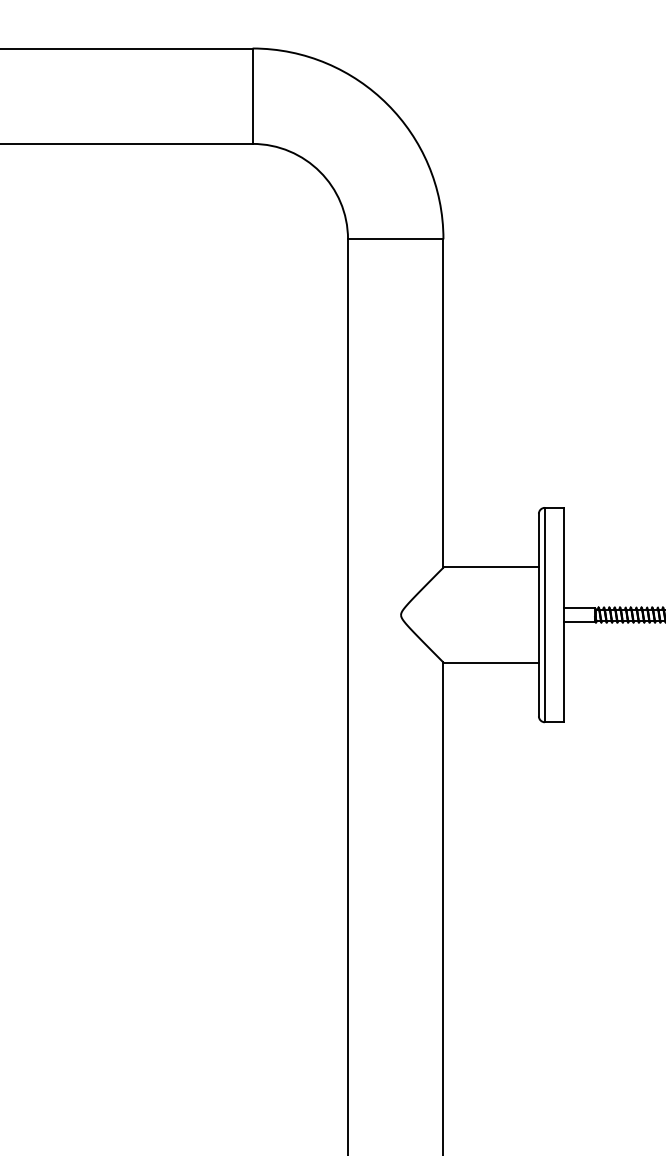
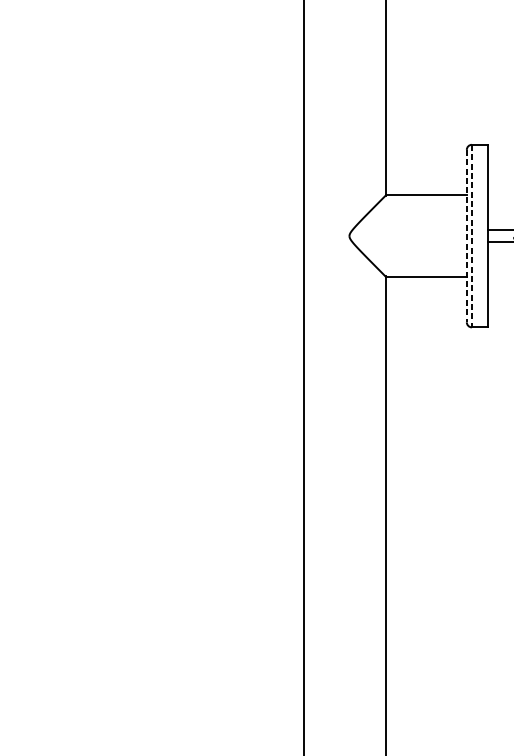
line: (538, 615) -> (466, 236), solid -> dashed
line: (544, 615) -> (471, 236), solid -> dashed

